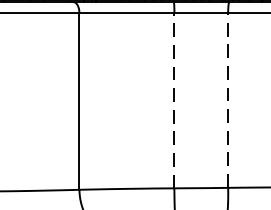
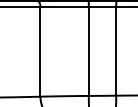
line: (173, 101) -> (88, 51), dashed -> solid
line: (228, 101) -> (116, 51), dashed -> solid

